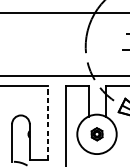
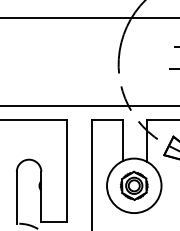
line: (48, 123) -> (66, 170), dashed -> solid
part: (97, 134) -> (134, 185), size x1.67

